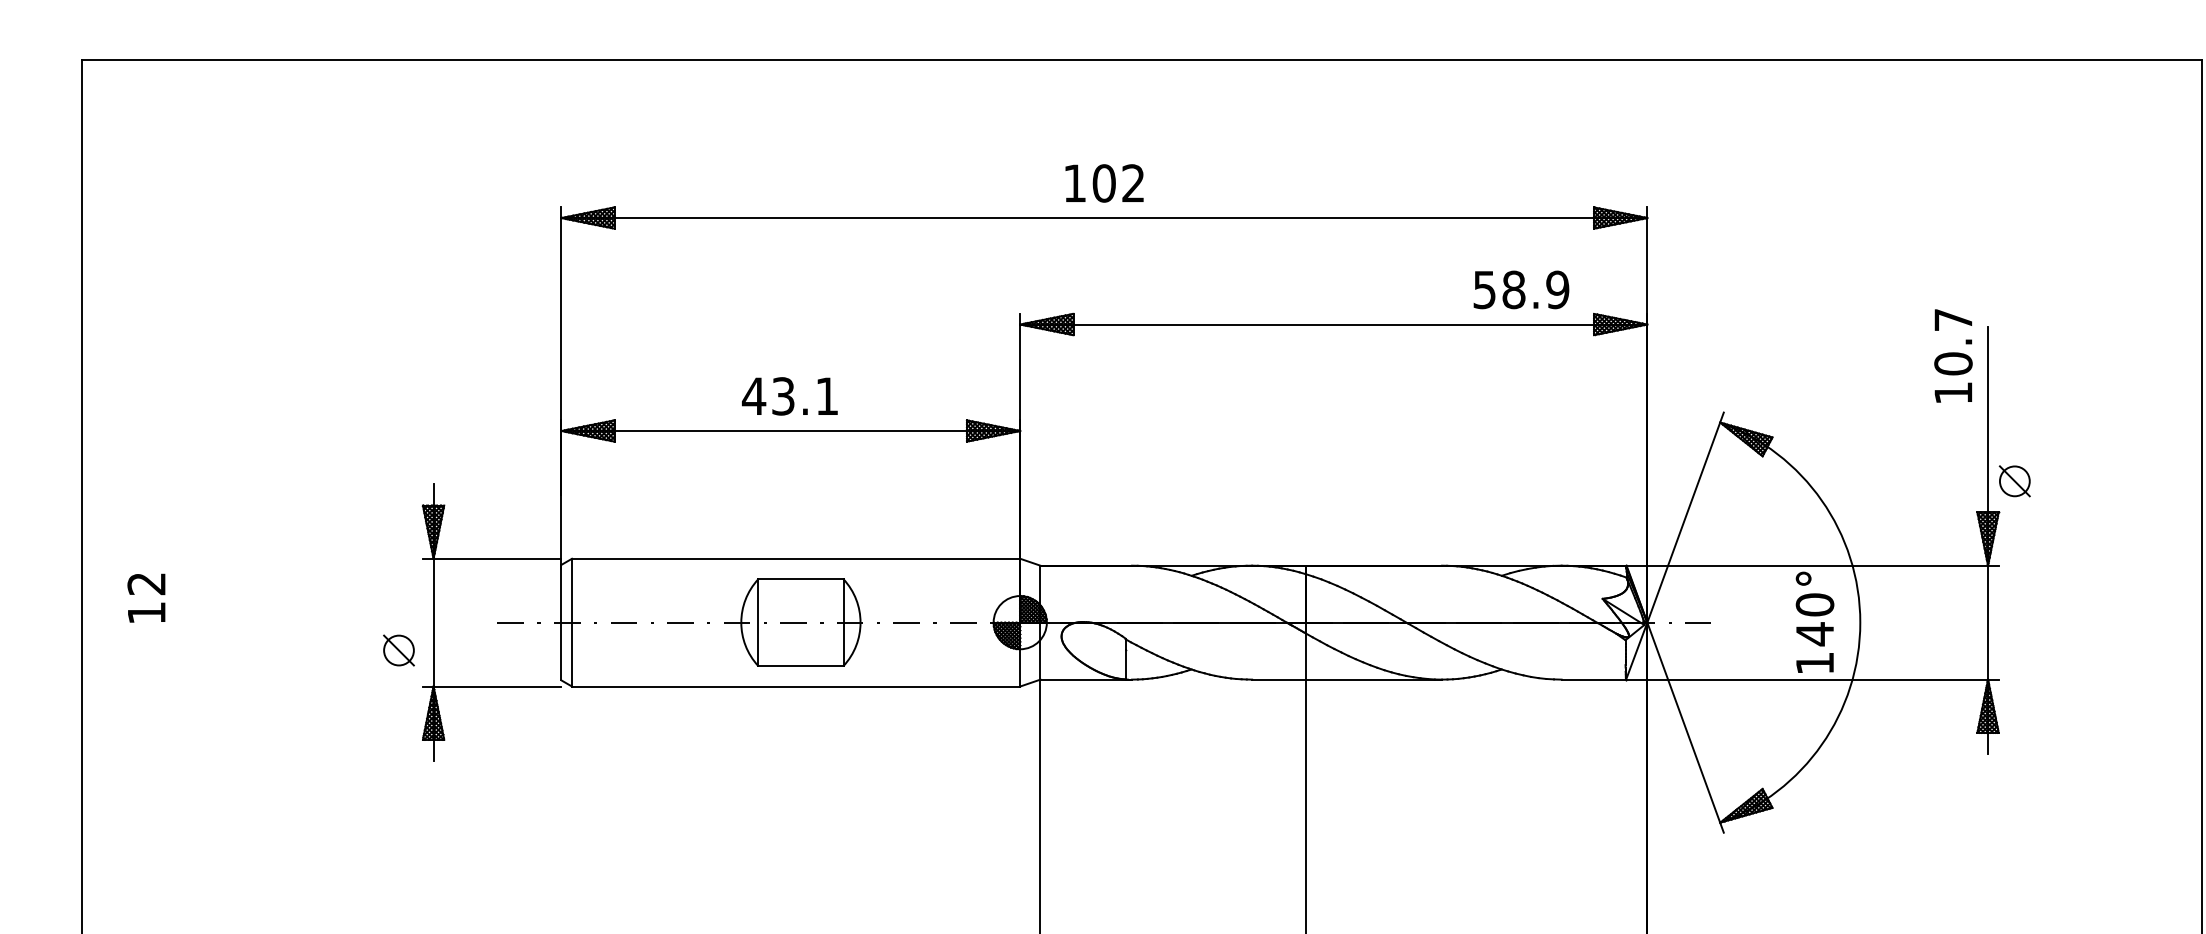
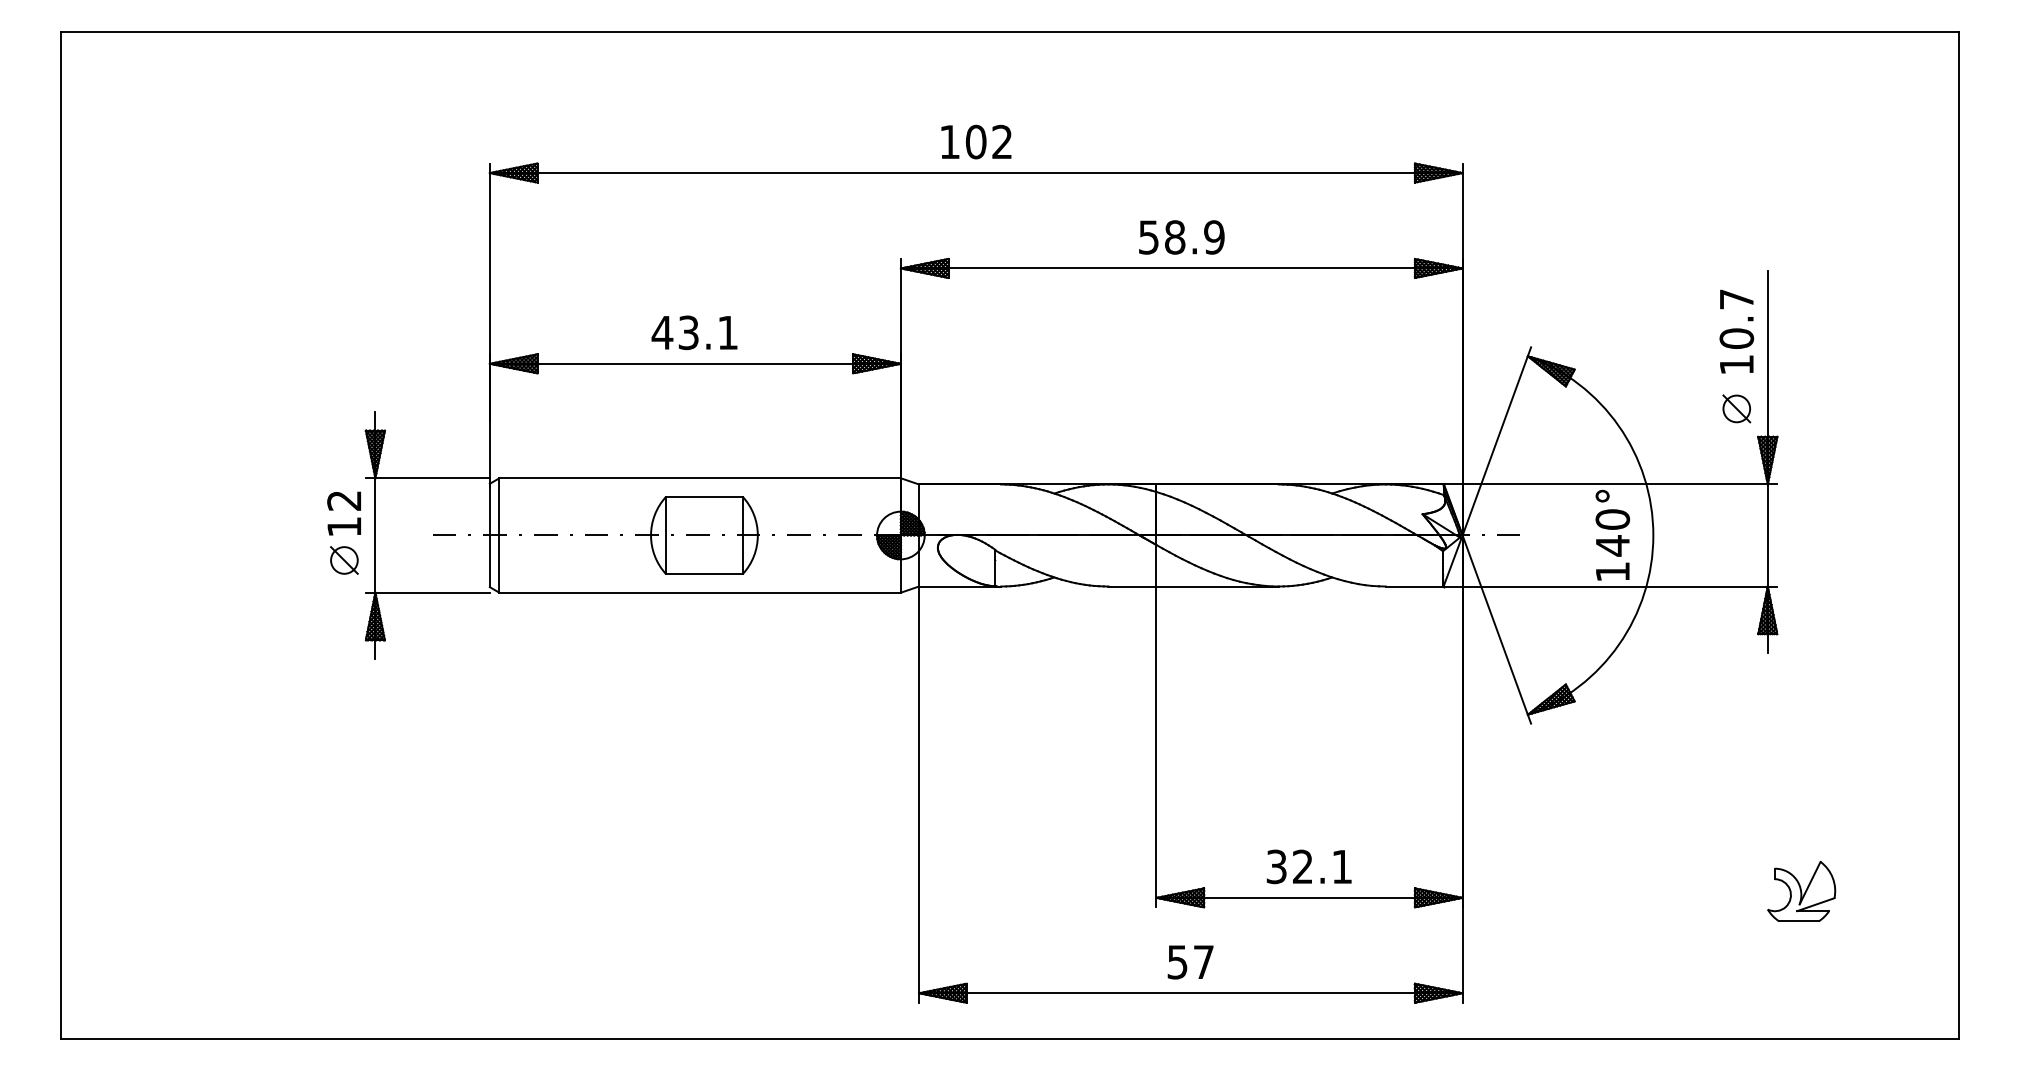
text: (1521, 289) -> (1181, 237), moved
text: (1953, 355) -> (1736, 331), moved
part: (2014, 480) -> (1736, 408), moved
text: (145, 598) -> (343, 513), moved

